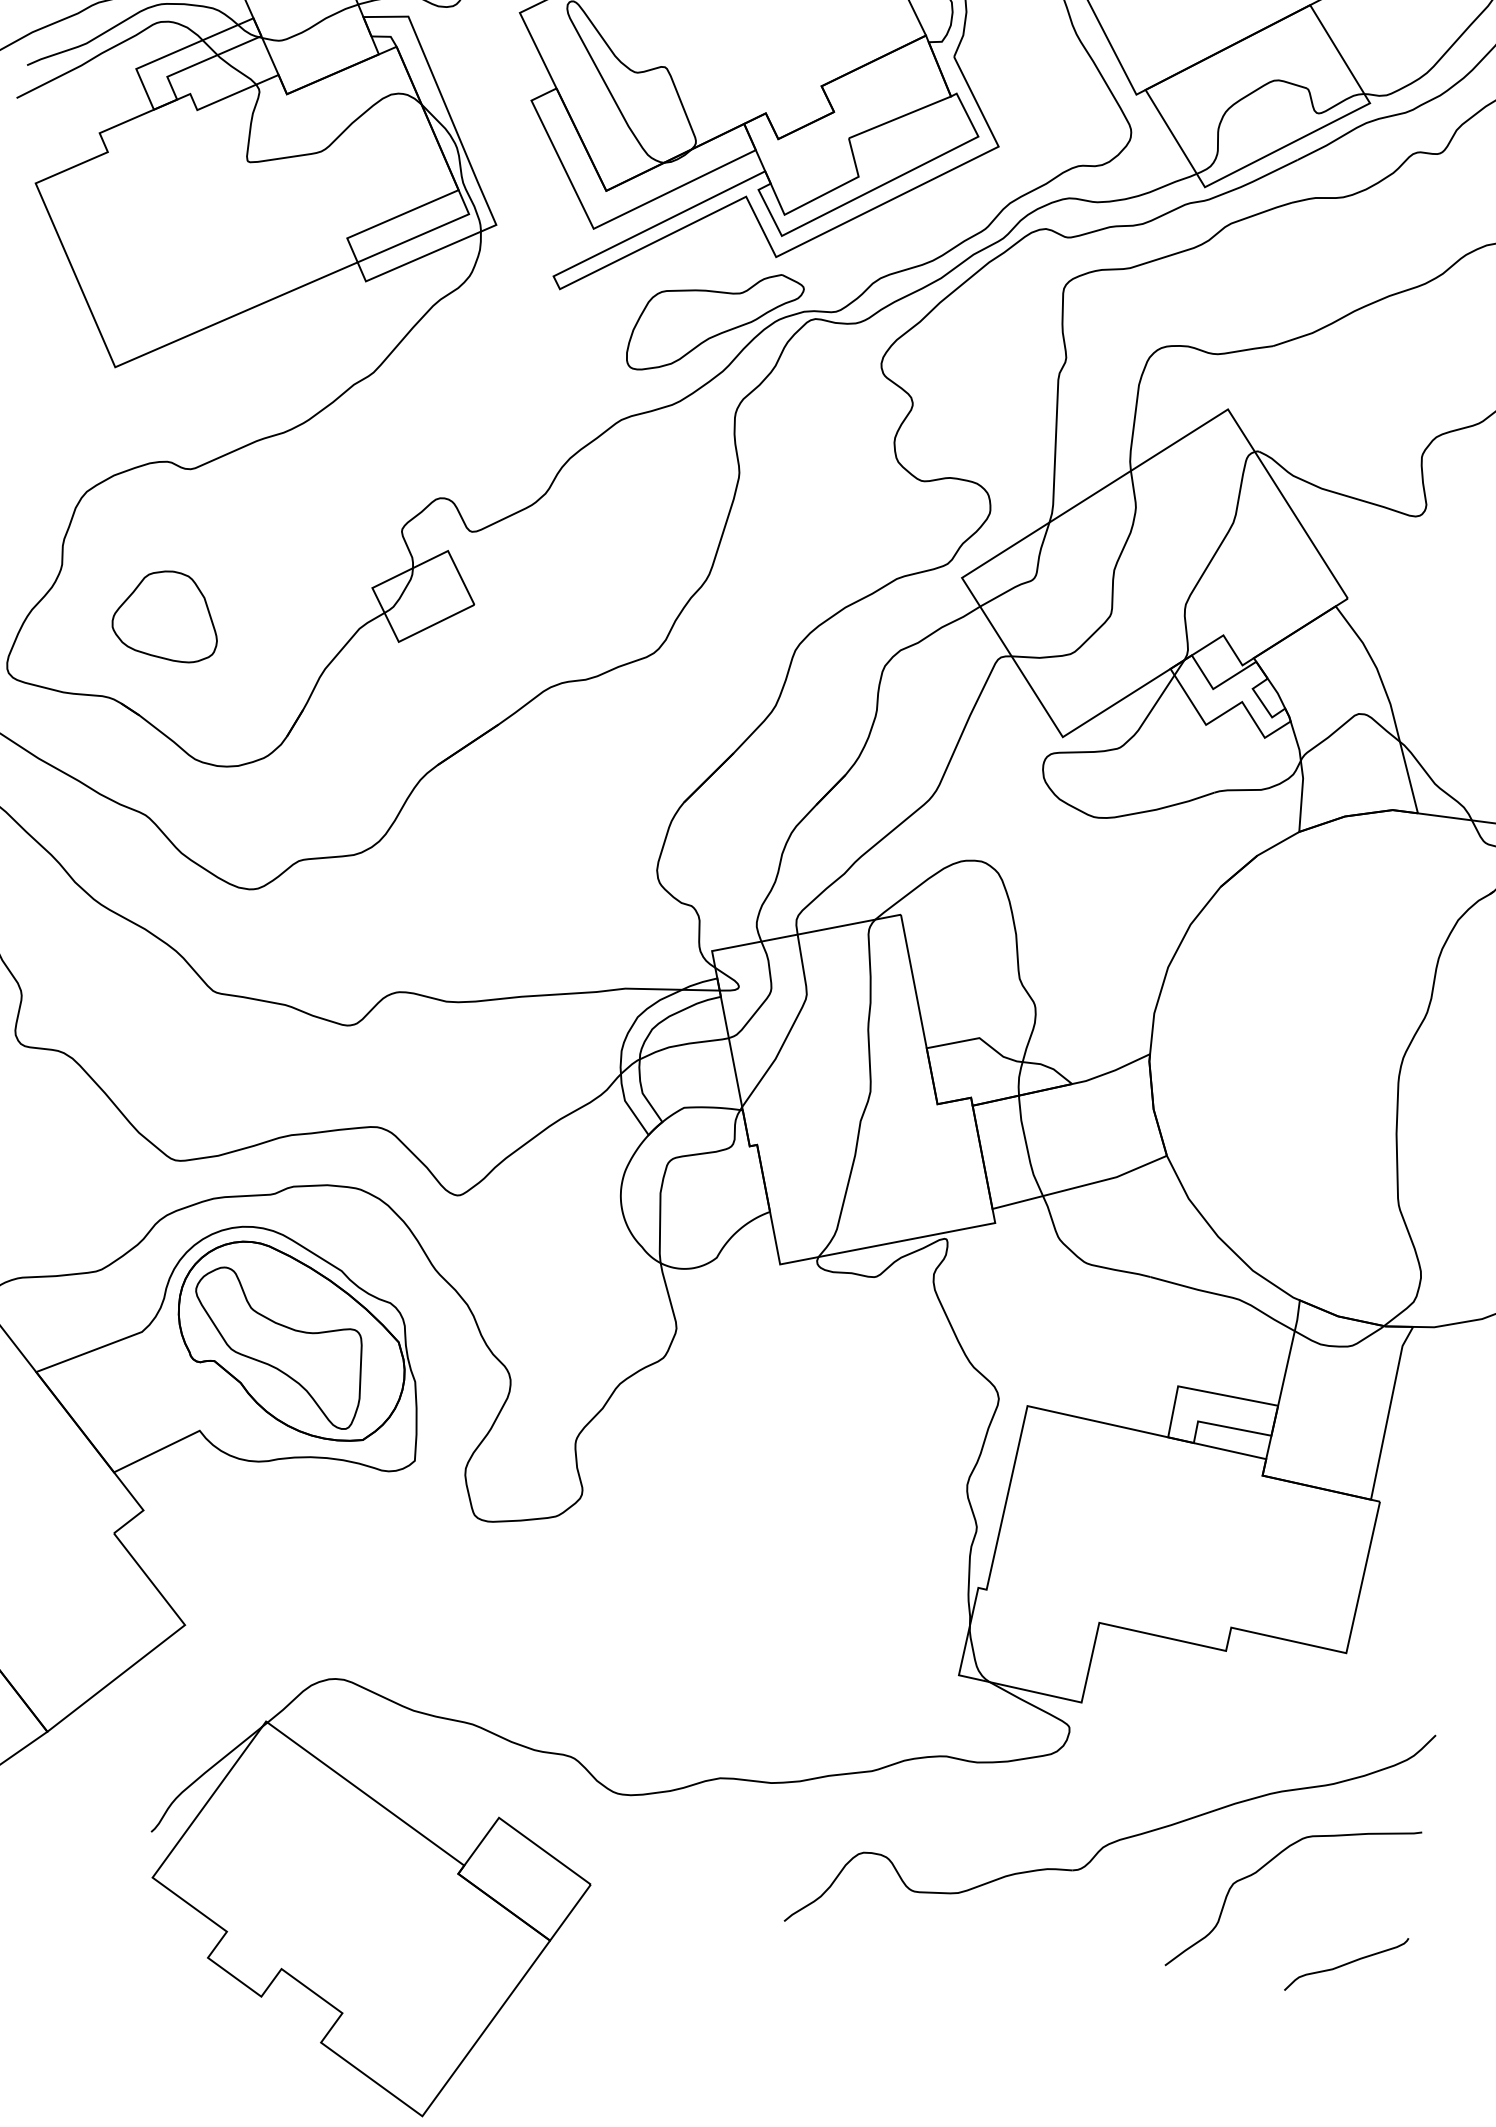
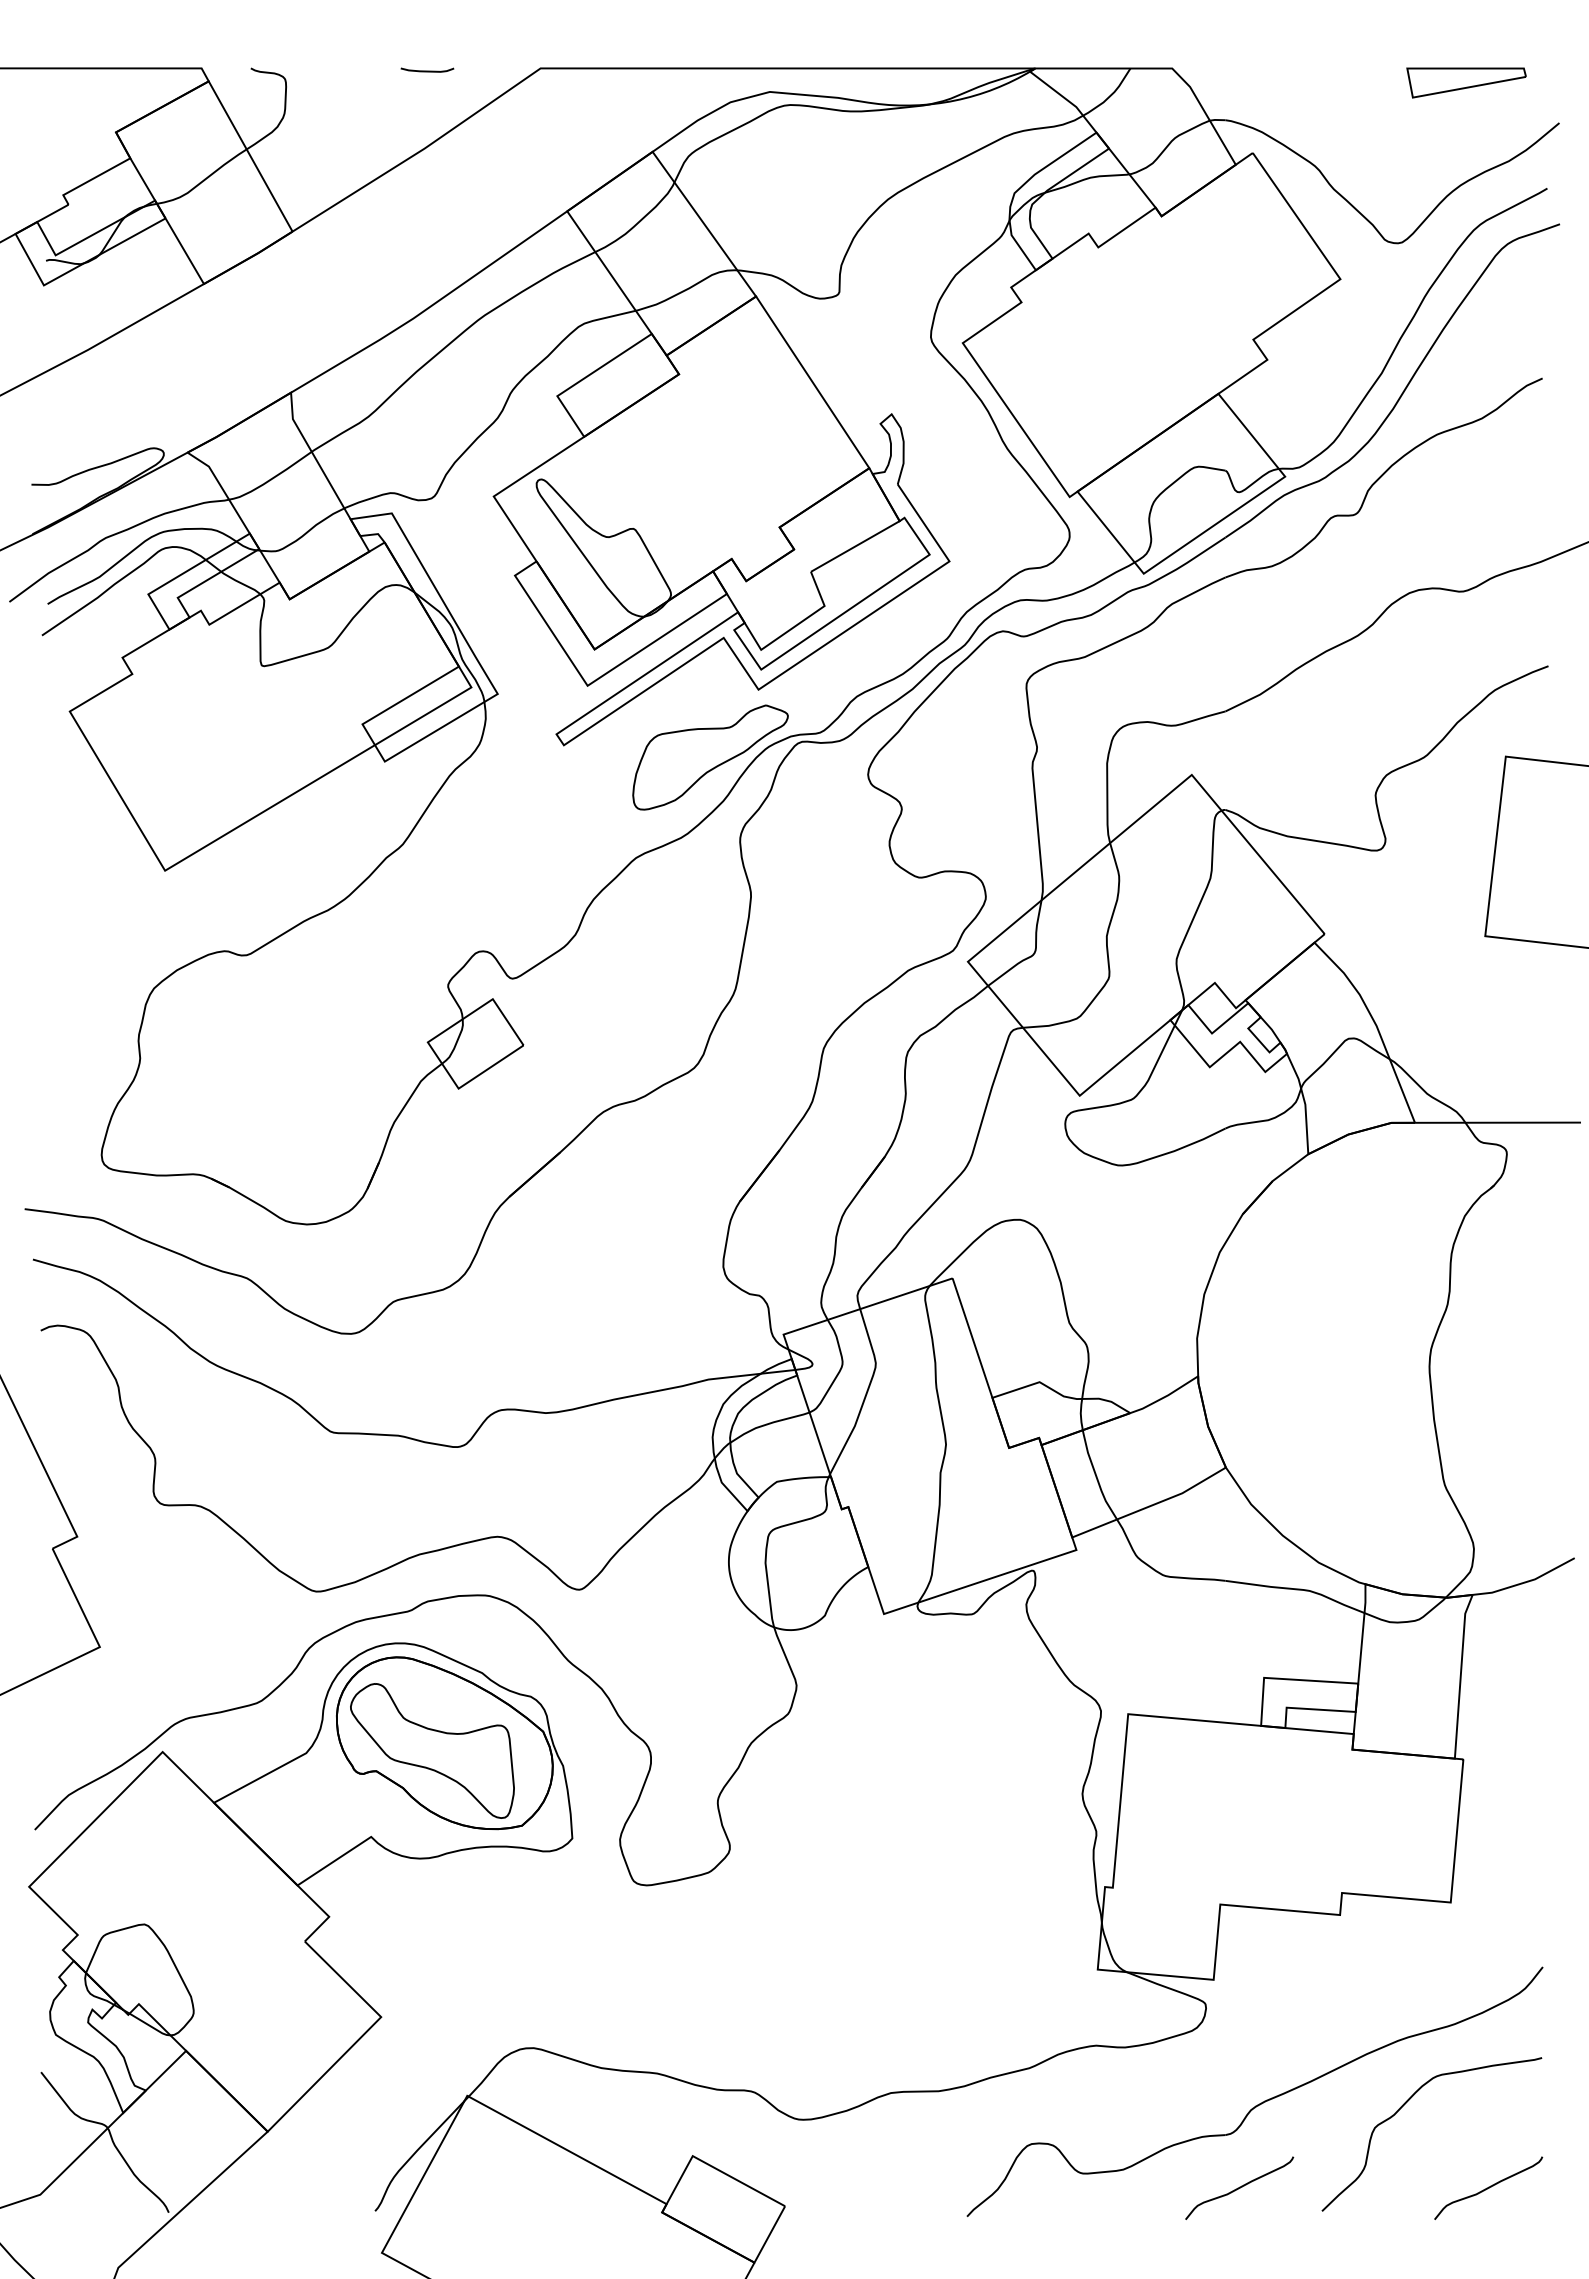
part: (166, 615) -> (242, 1092), removed
curve: (1079, 1928) -> (1239, 2187), added

